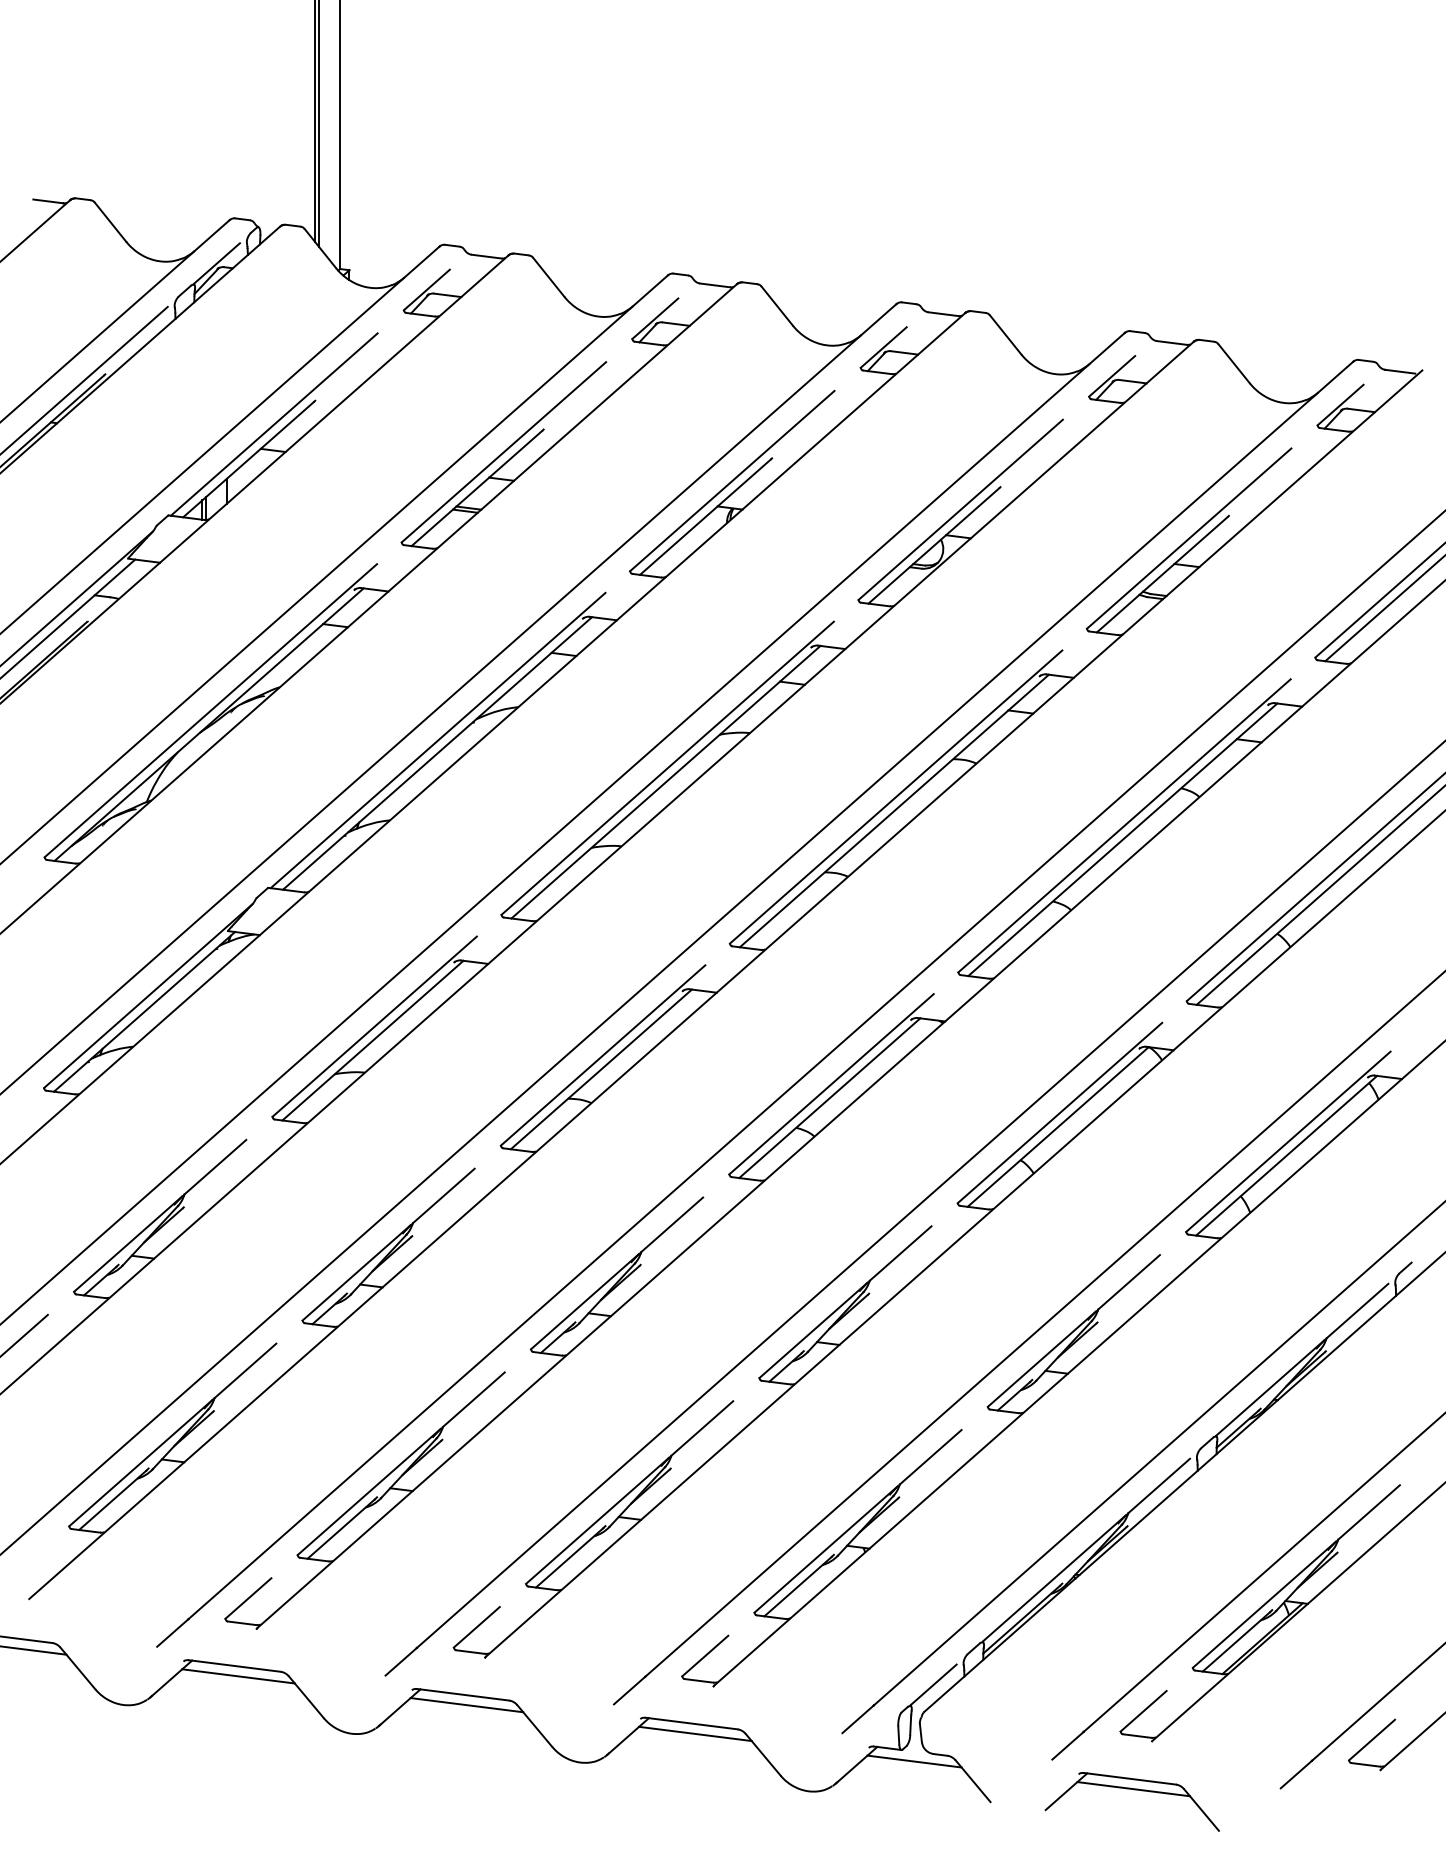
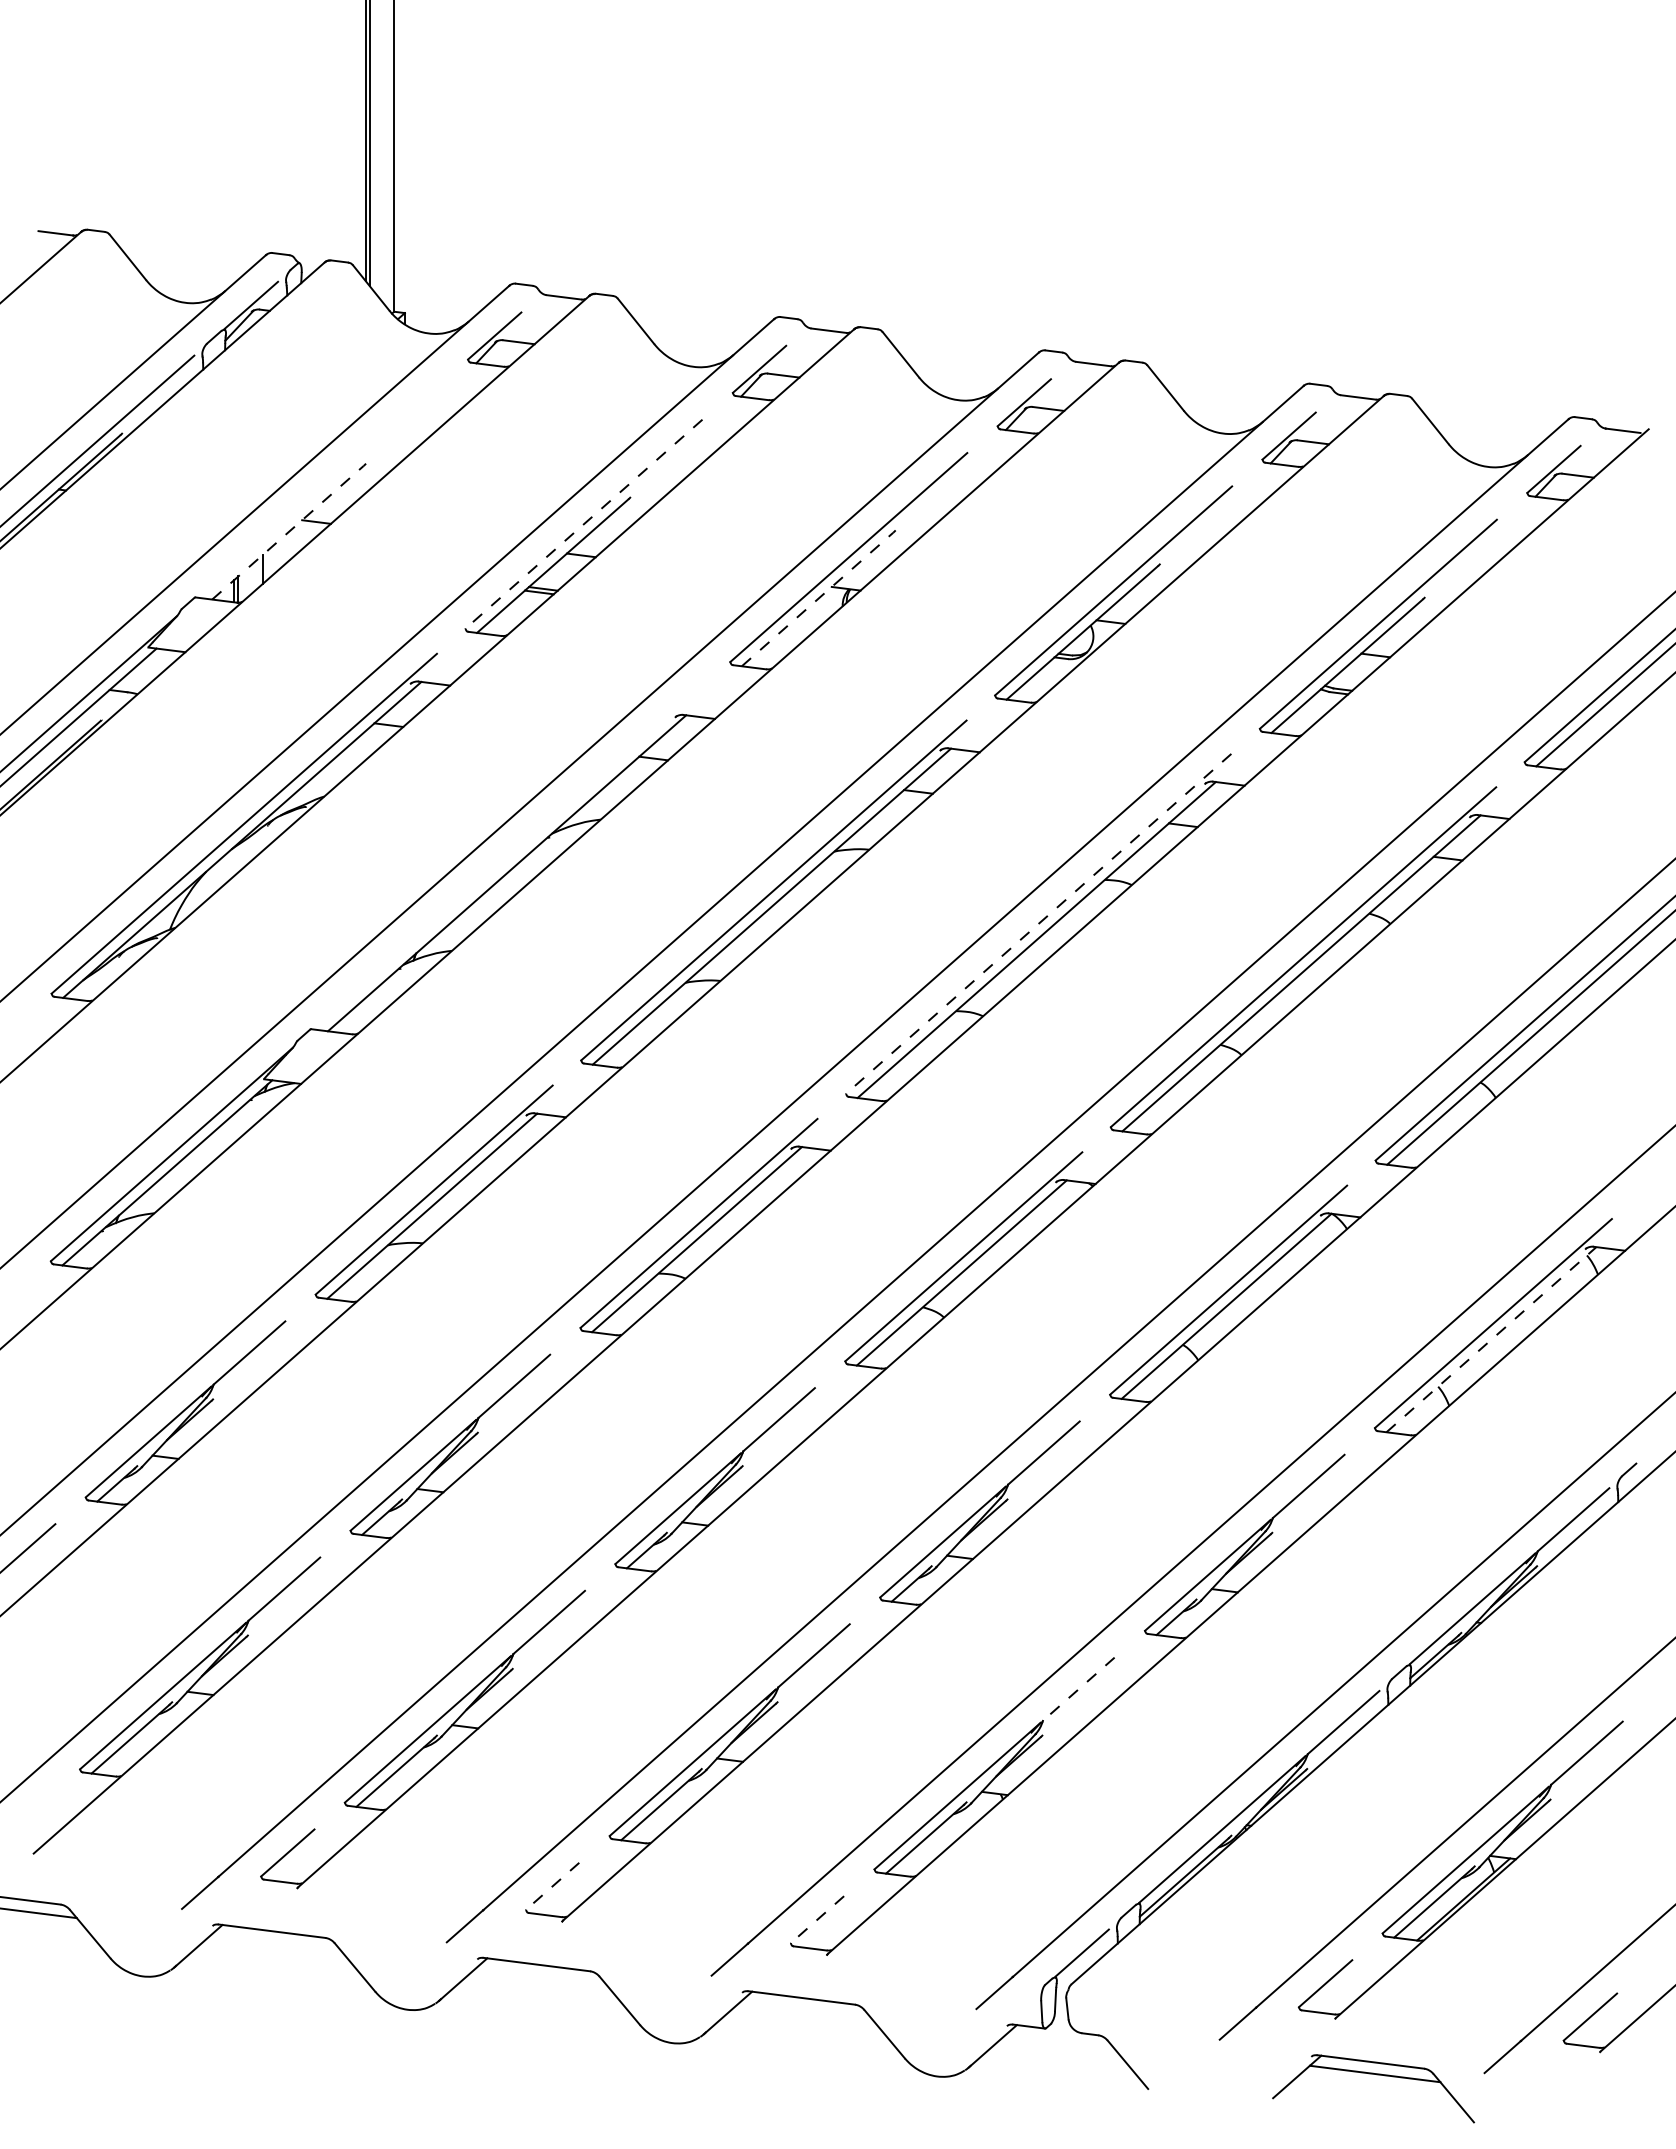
line: (274, 424) -> (317, 491), removed
line: (503, 452) -> (583, 524), solid -> dashed
line: (248, 459) -> (287, 532), solid -> dashed
line: (705, 517) -> (817, 599), solid -> dashed
line: (437, 740) -> (507, 858), removed
line: (895, 796) -> (1038, 923), solid -> dashed
line: (1286, 1155) -> (1491, 1339), solid -> dashed
line: (930, 1457) -> (1078, 1689), solid -> dashed
line: (476, 1627) -> (552, 1886), solid -> dashed
line: (705, 1655) -> (817, 1919), solid -> dashed
line: (238, 1676) -> (276, 1943), removed
line: (466, 1705) -> (540, 1976), removed
line: (694, 1733) -> (805, 2009), removed
line: (914, 1761) -> (1059, 2041), removed
part: (1134, 1790) -> (1376, 2075), moved

